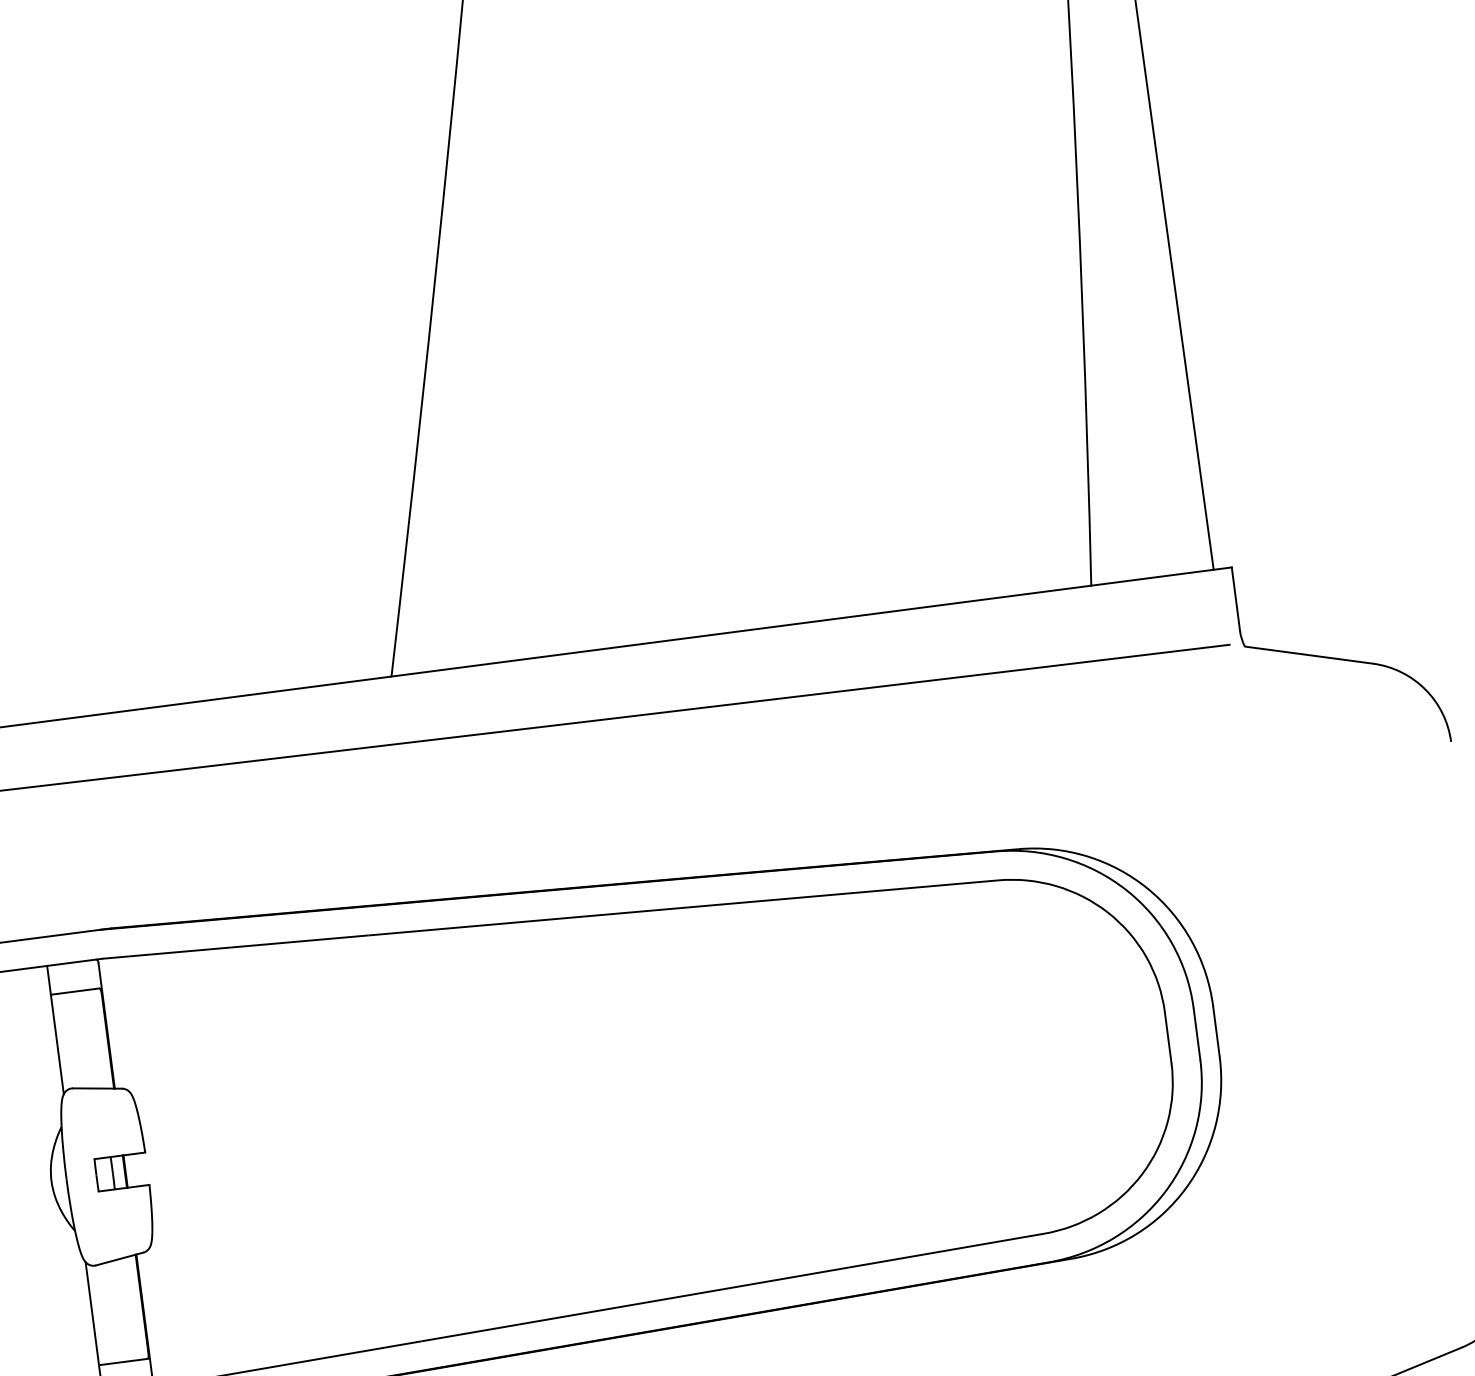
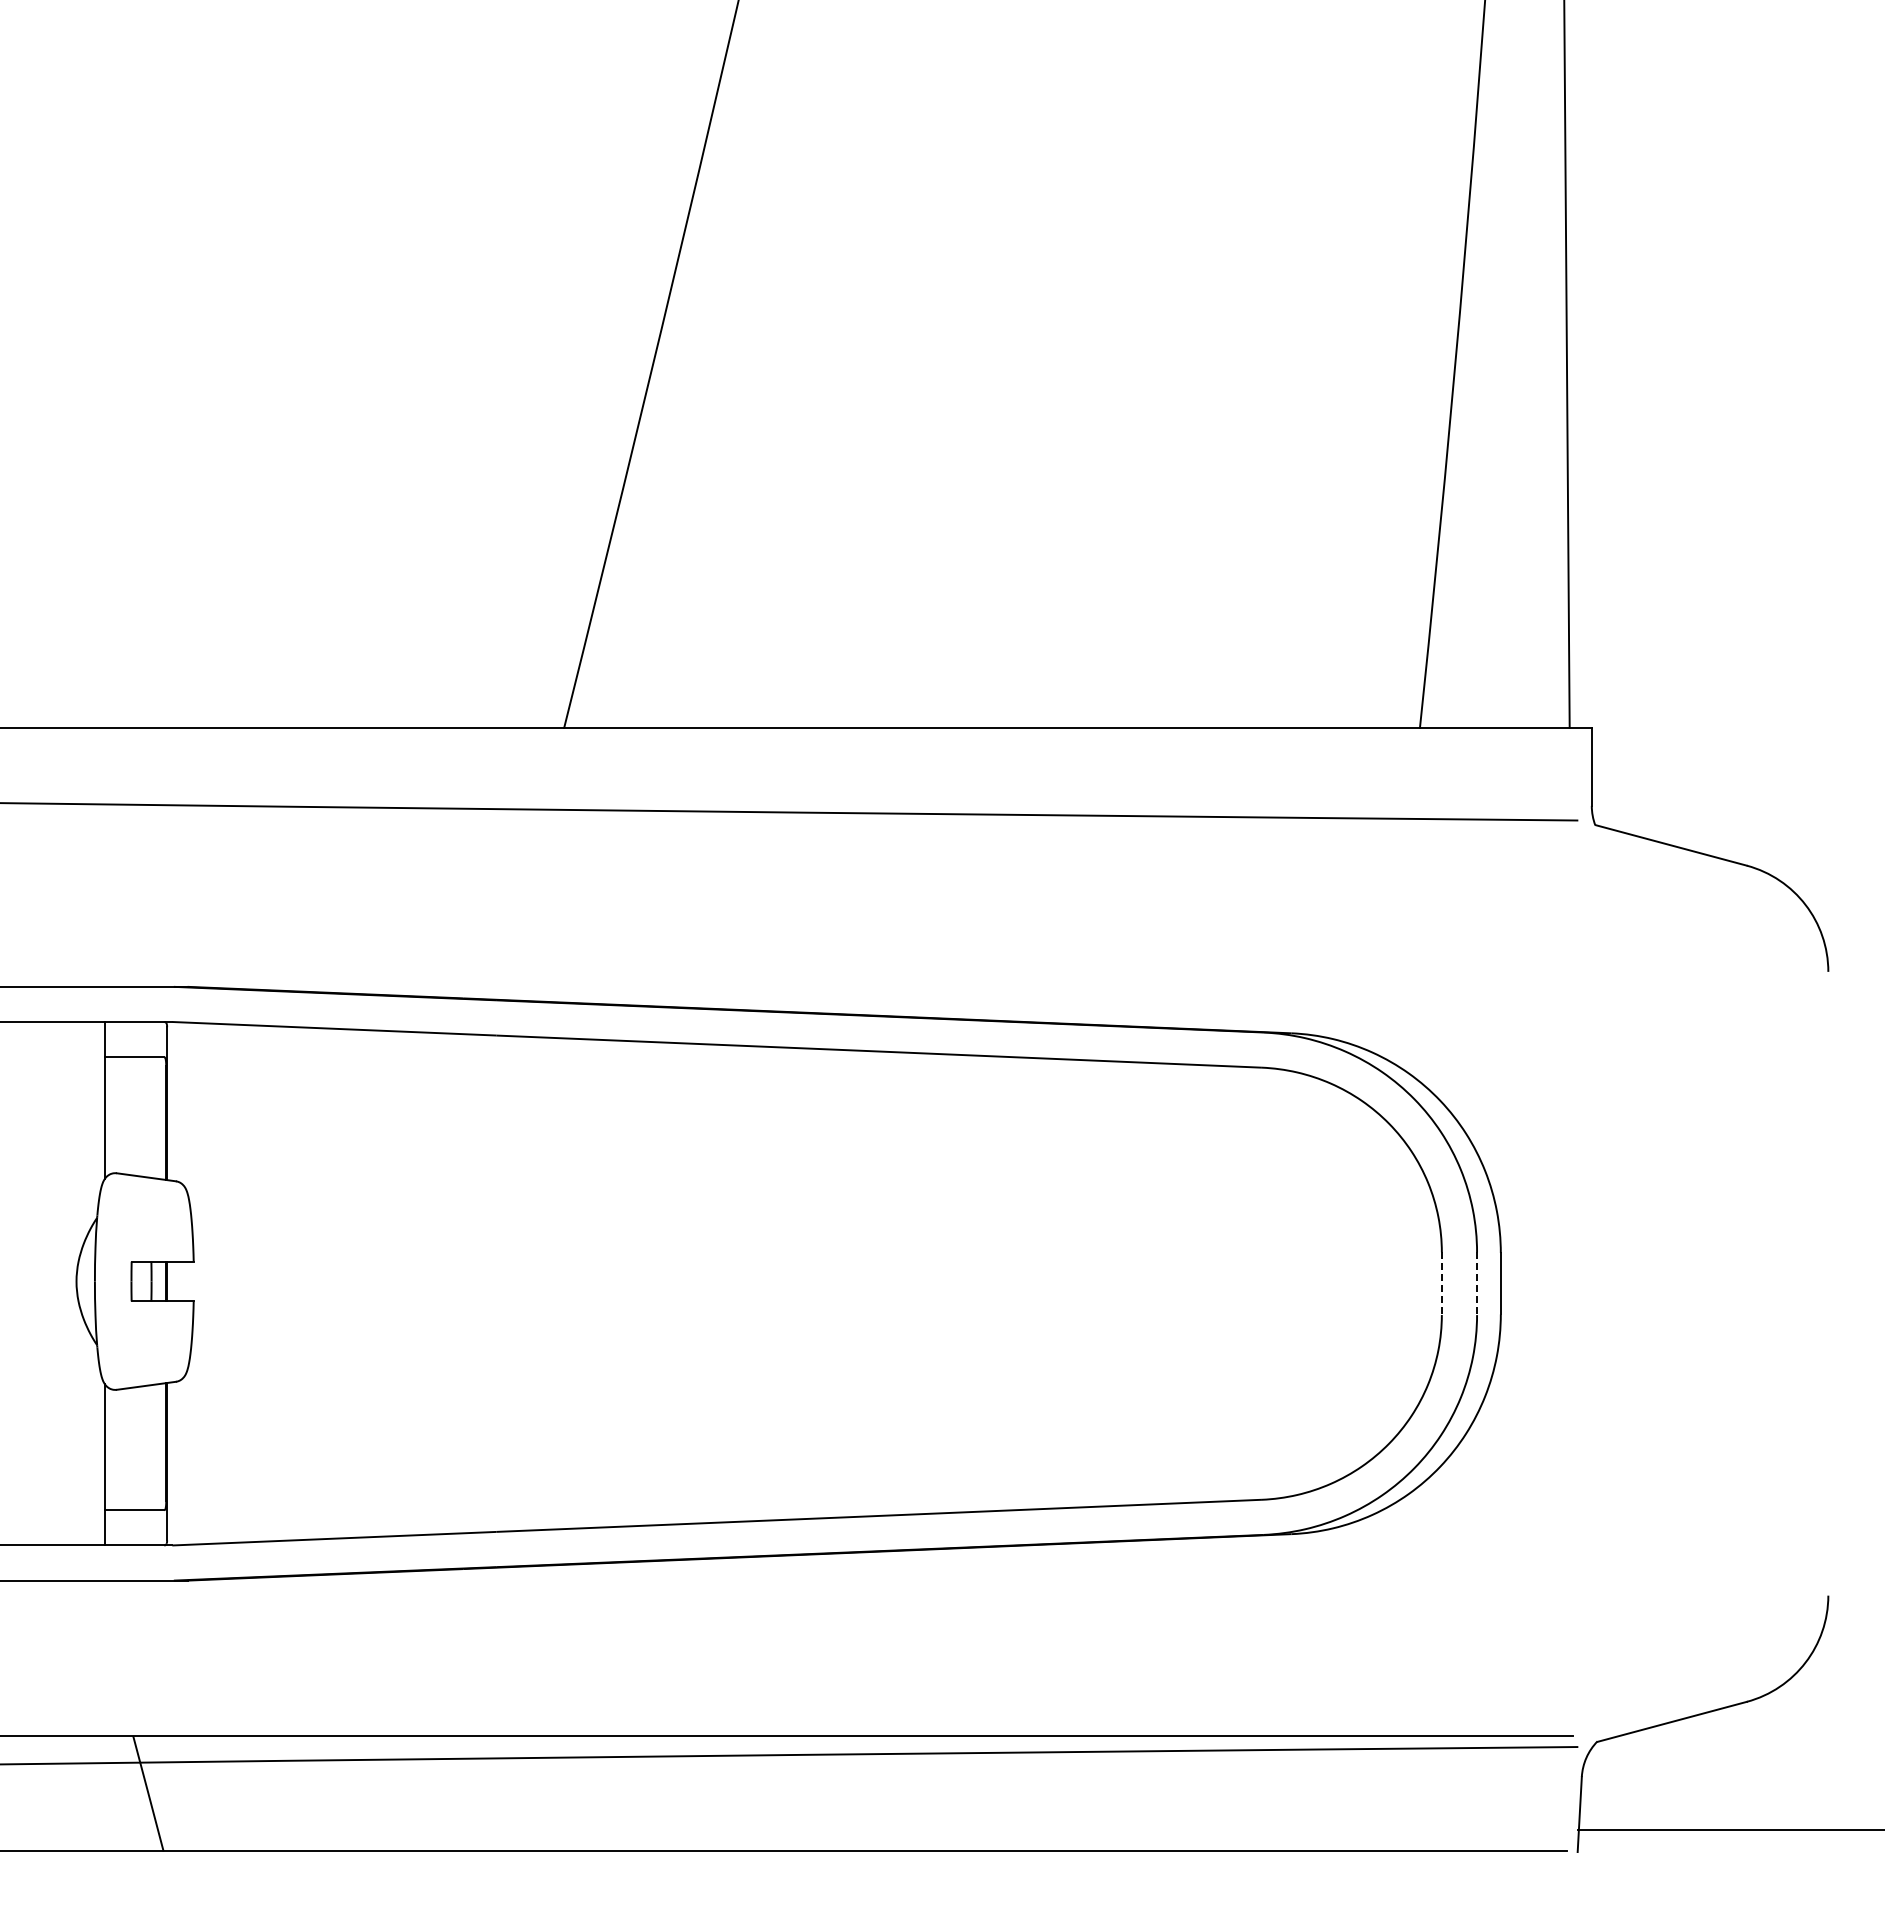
line: (1197, 1034) -> (1477, 1284), solid -> dashed
line: (1168, 1038) -> (1441, 1284), solid -> dashed

